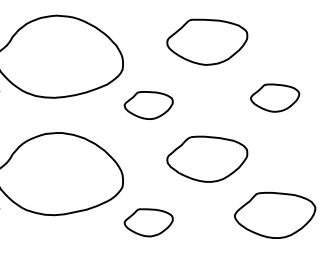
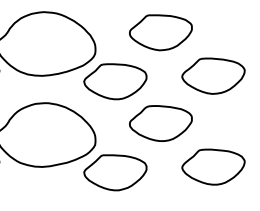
part: (275, 97) -> (213, 75), size x1.67
part: (148, 105) -> (115, 81), size x1.67
part: (148, 222) -> (115, 172), size x1.67

